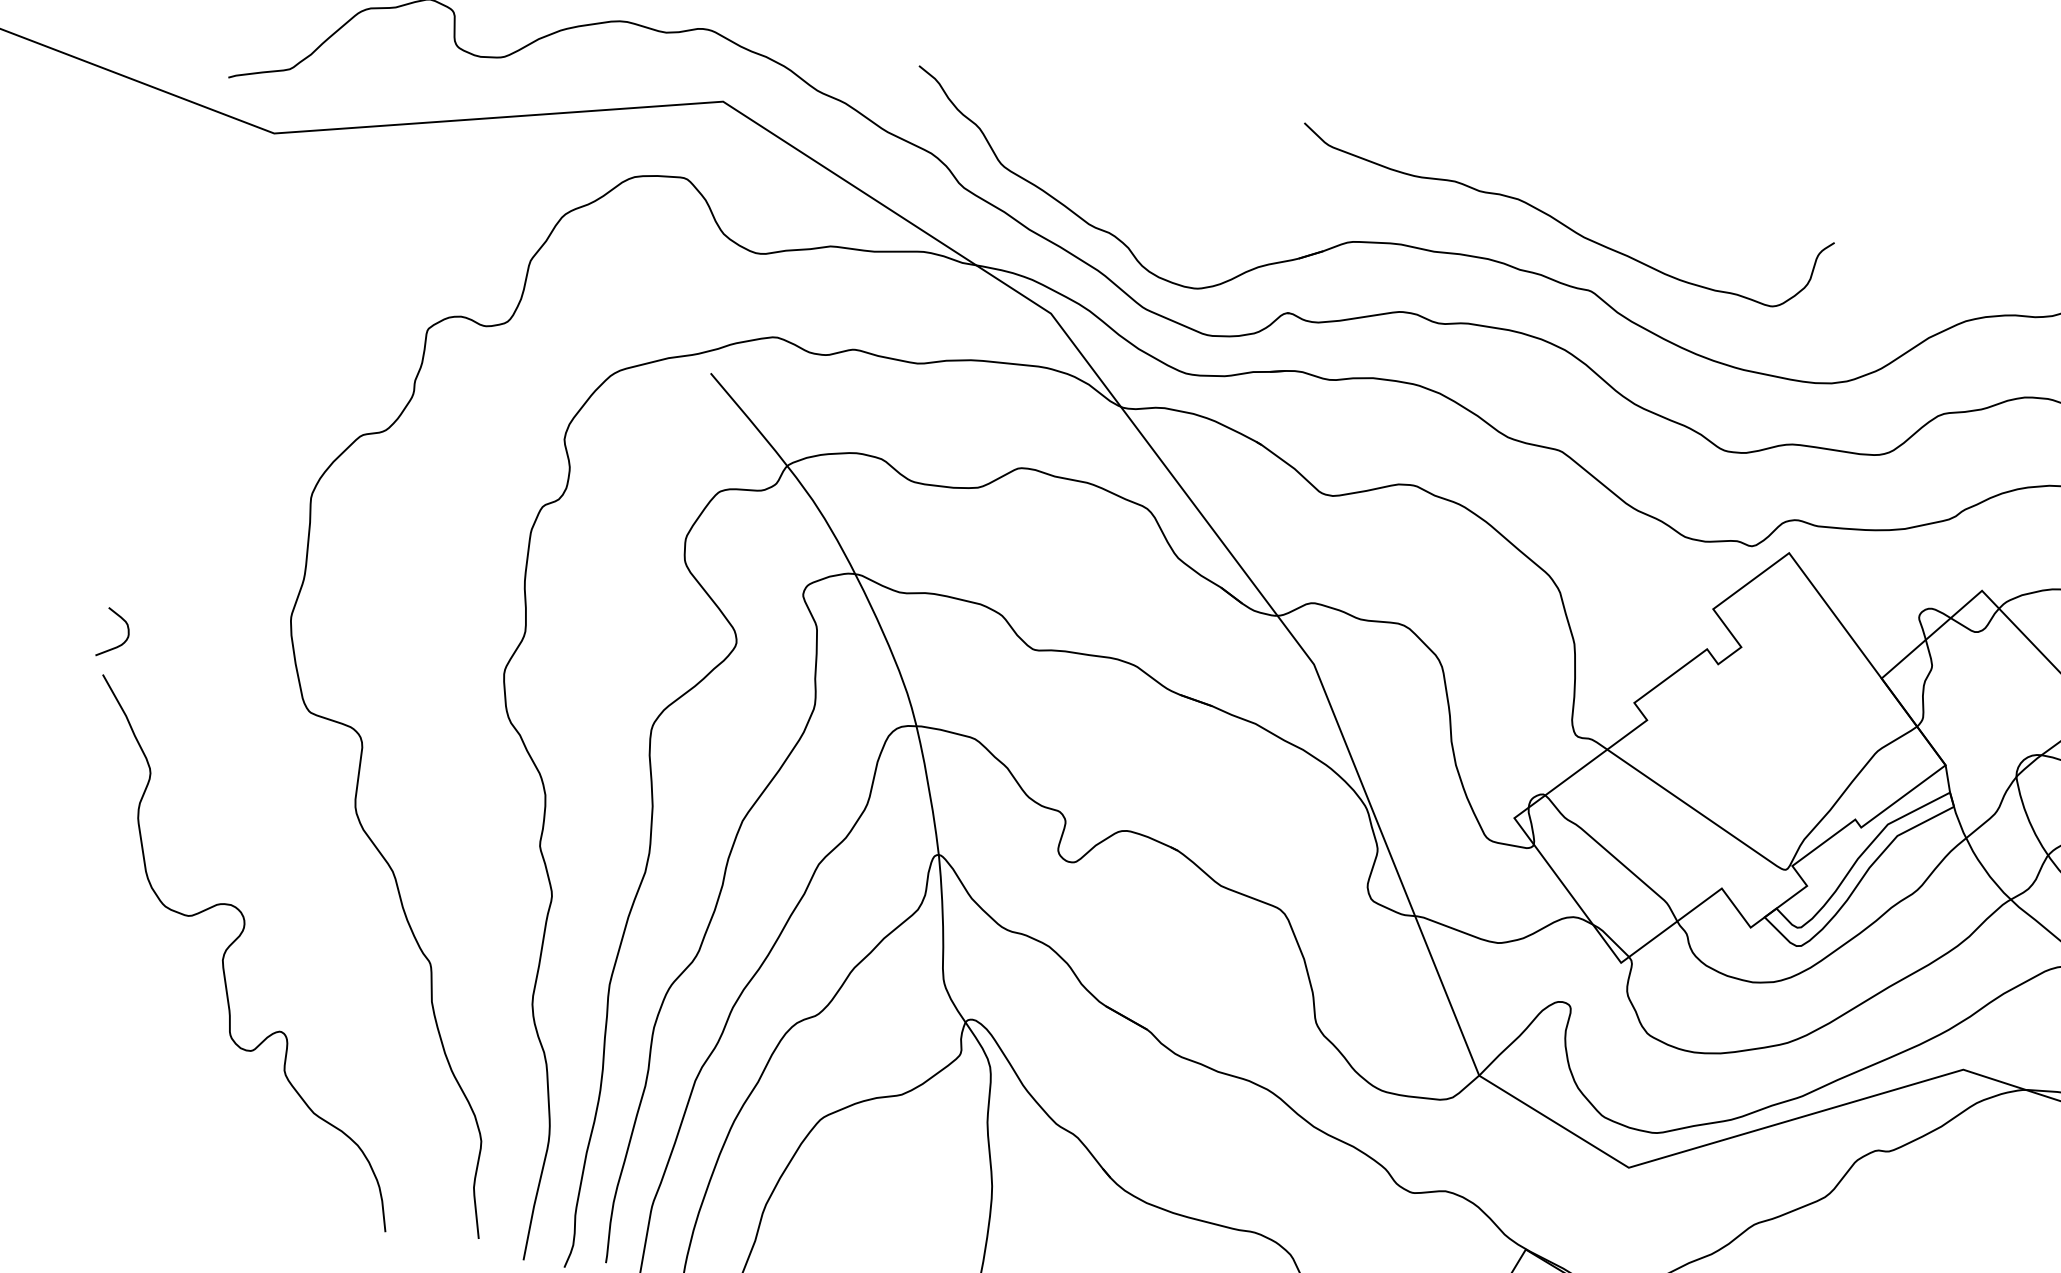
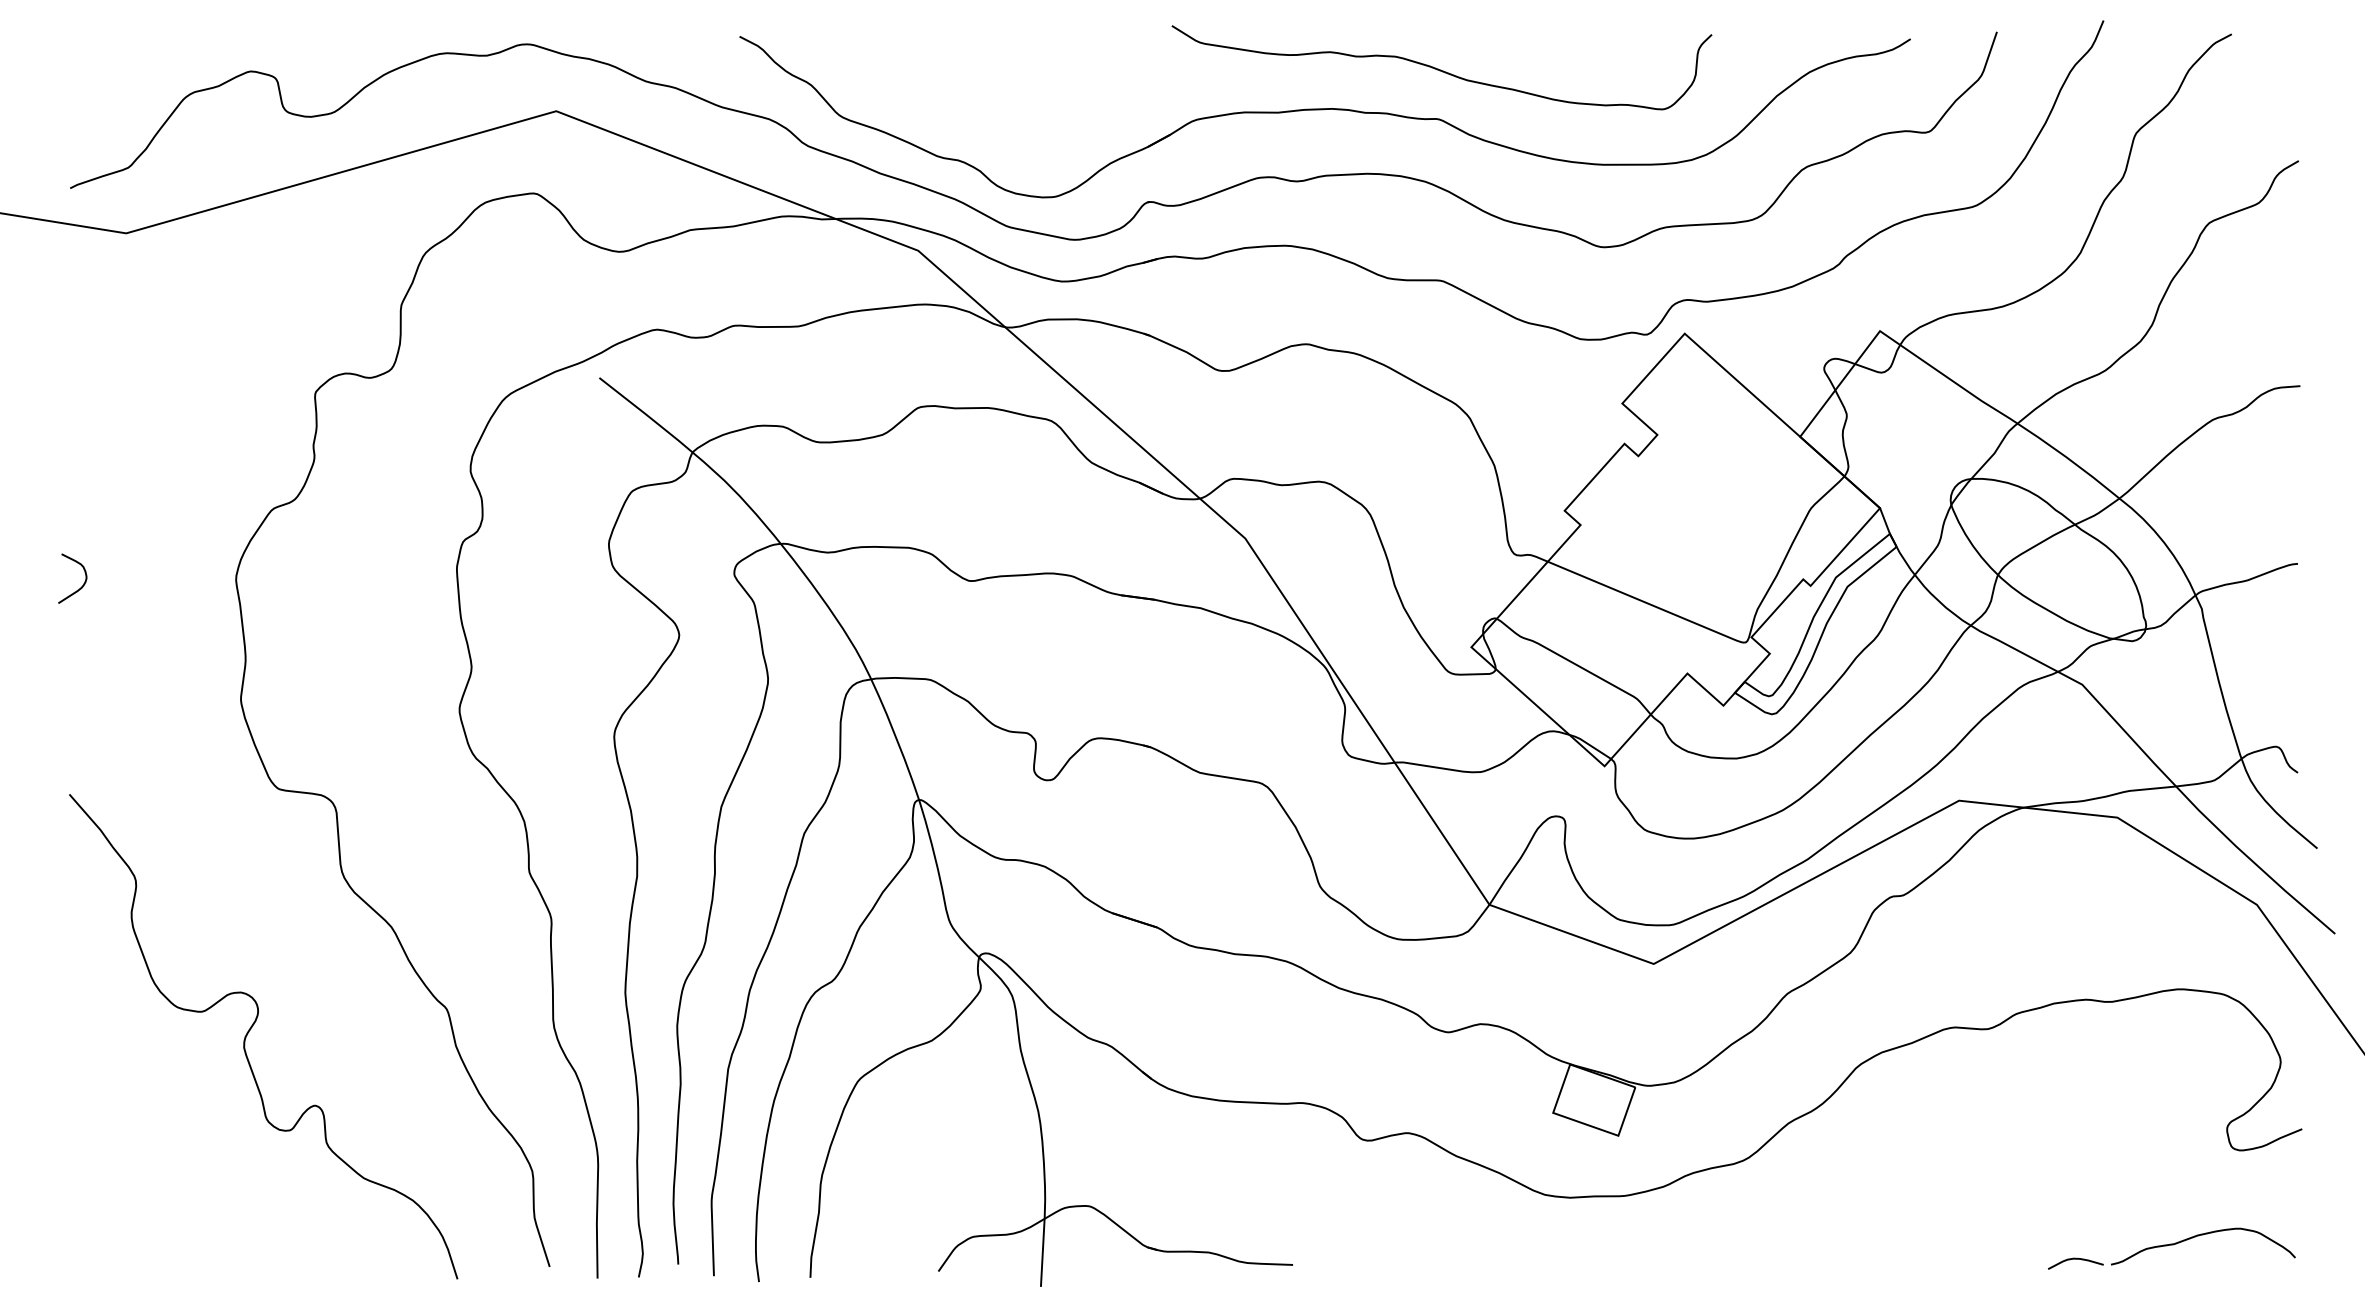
curve: (1561, 221) -> (1441, 69), moved
curve: (121, 643) -> (81, 586), moved

